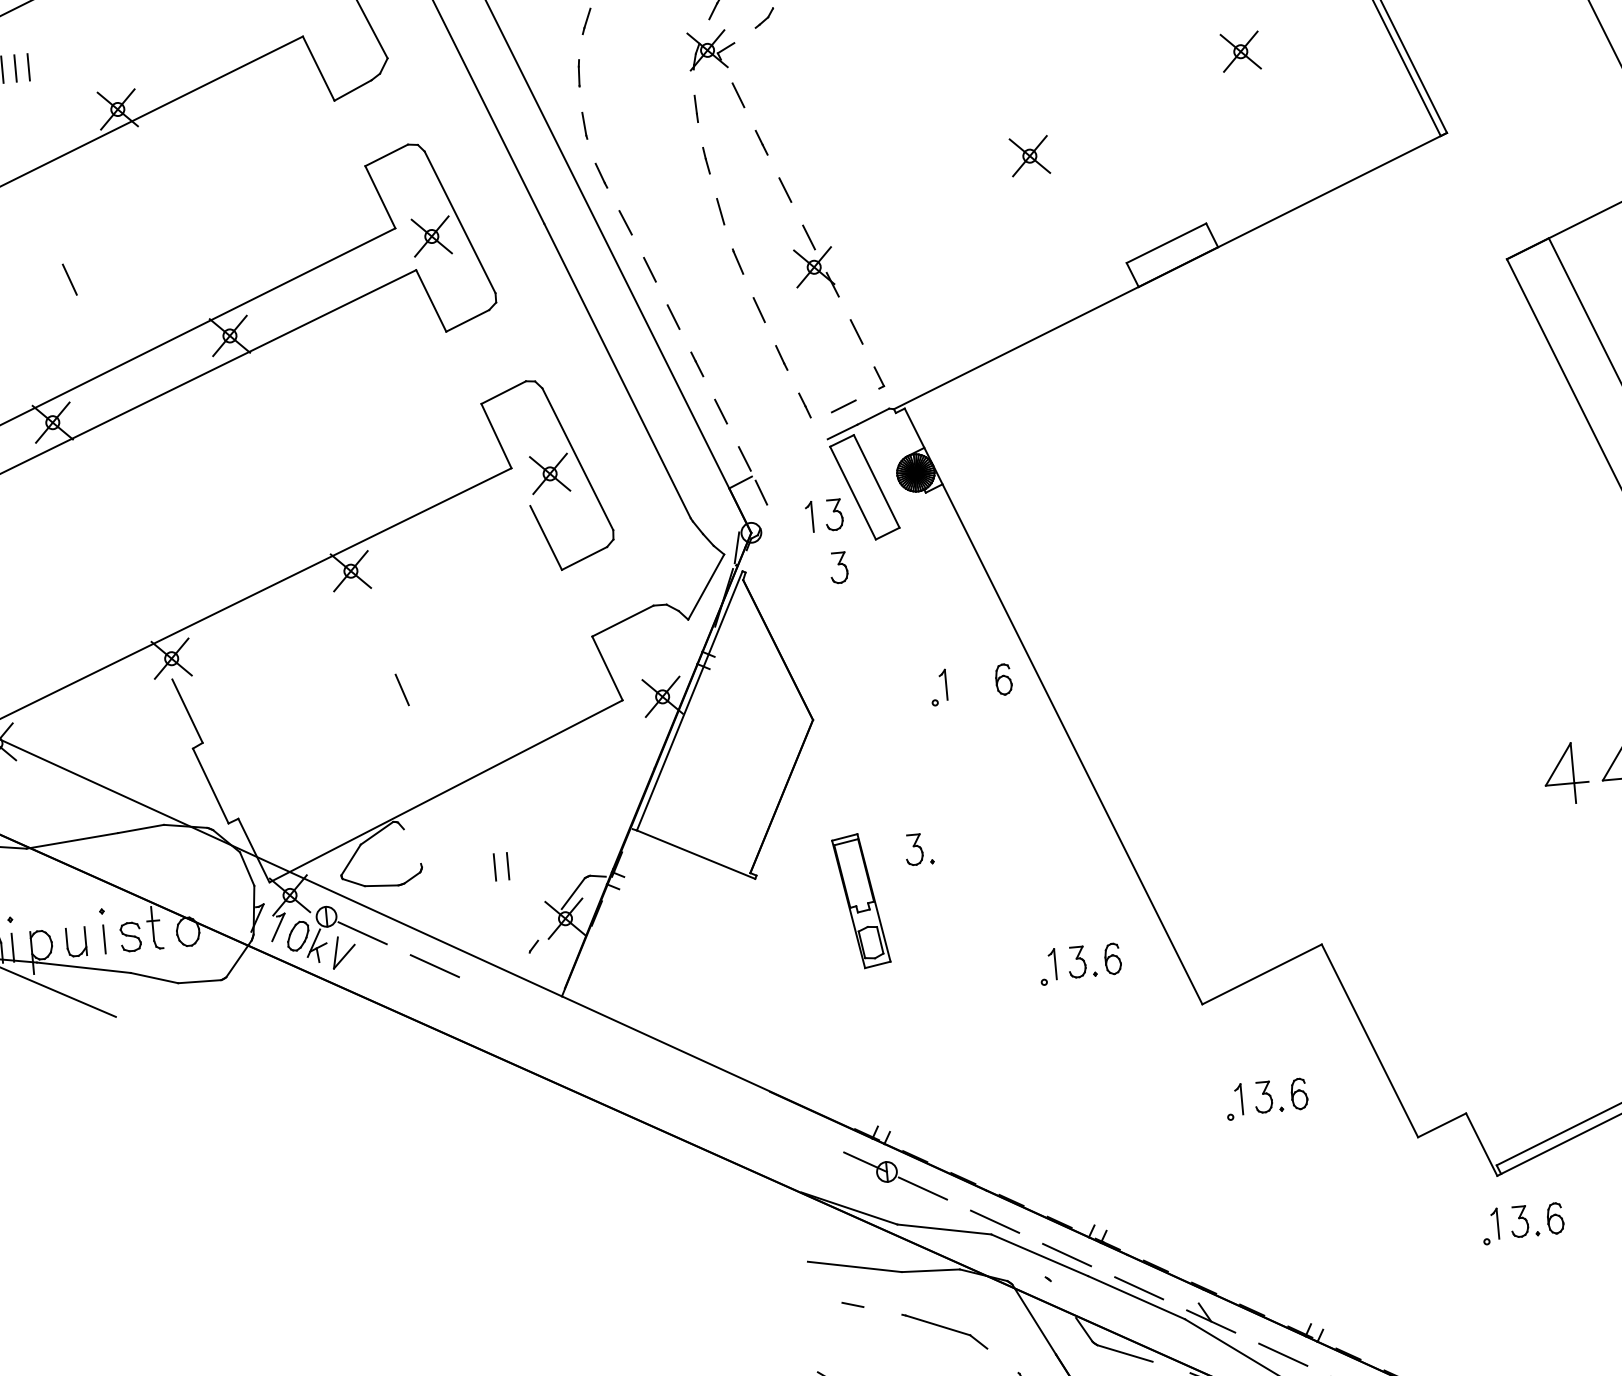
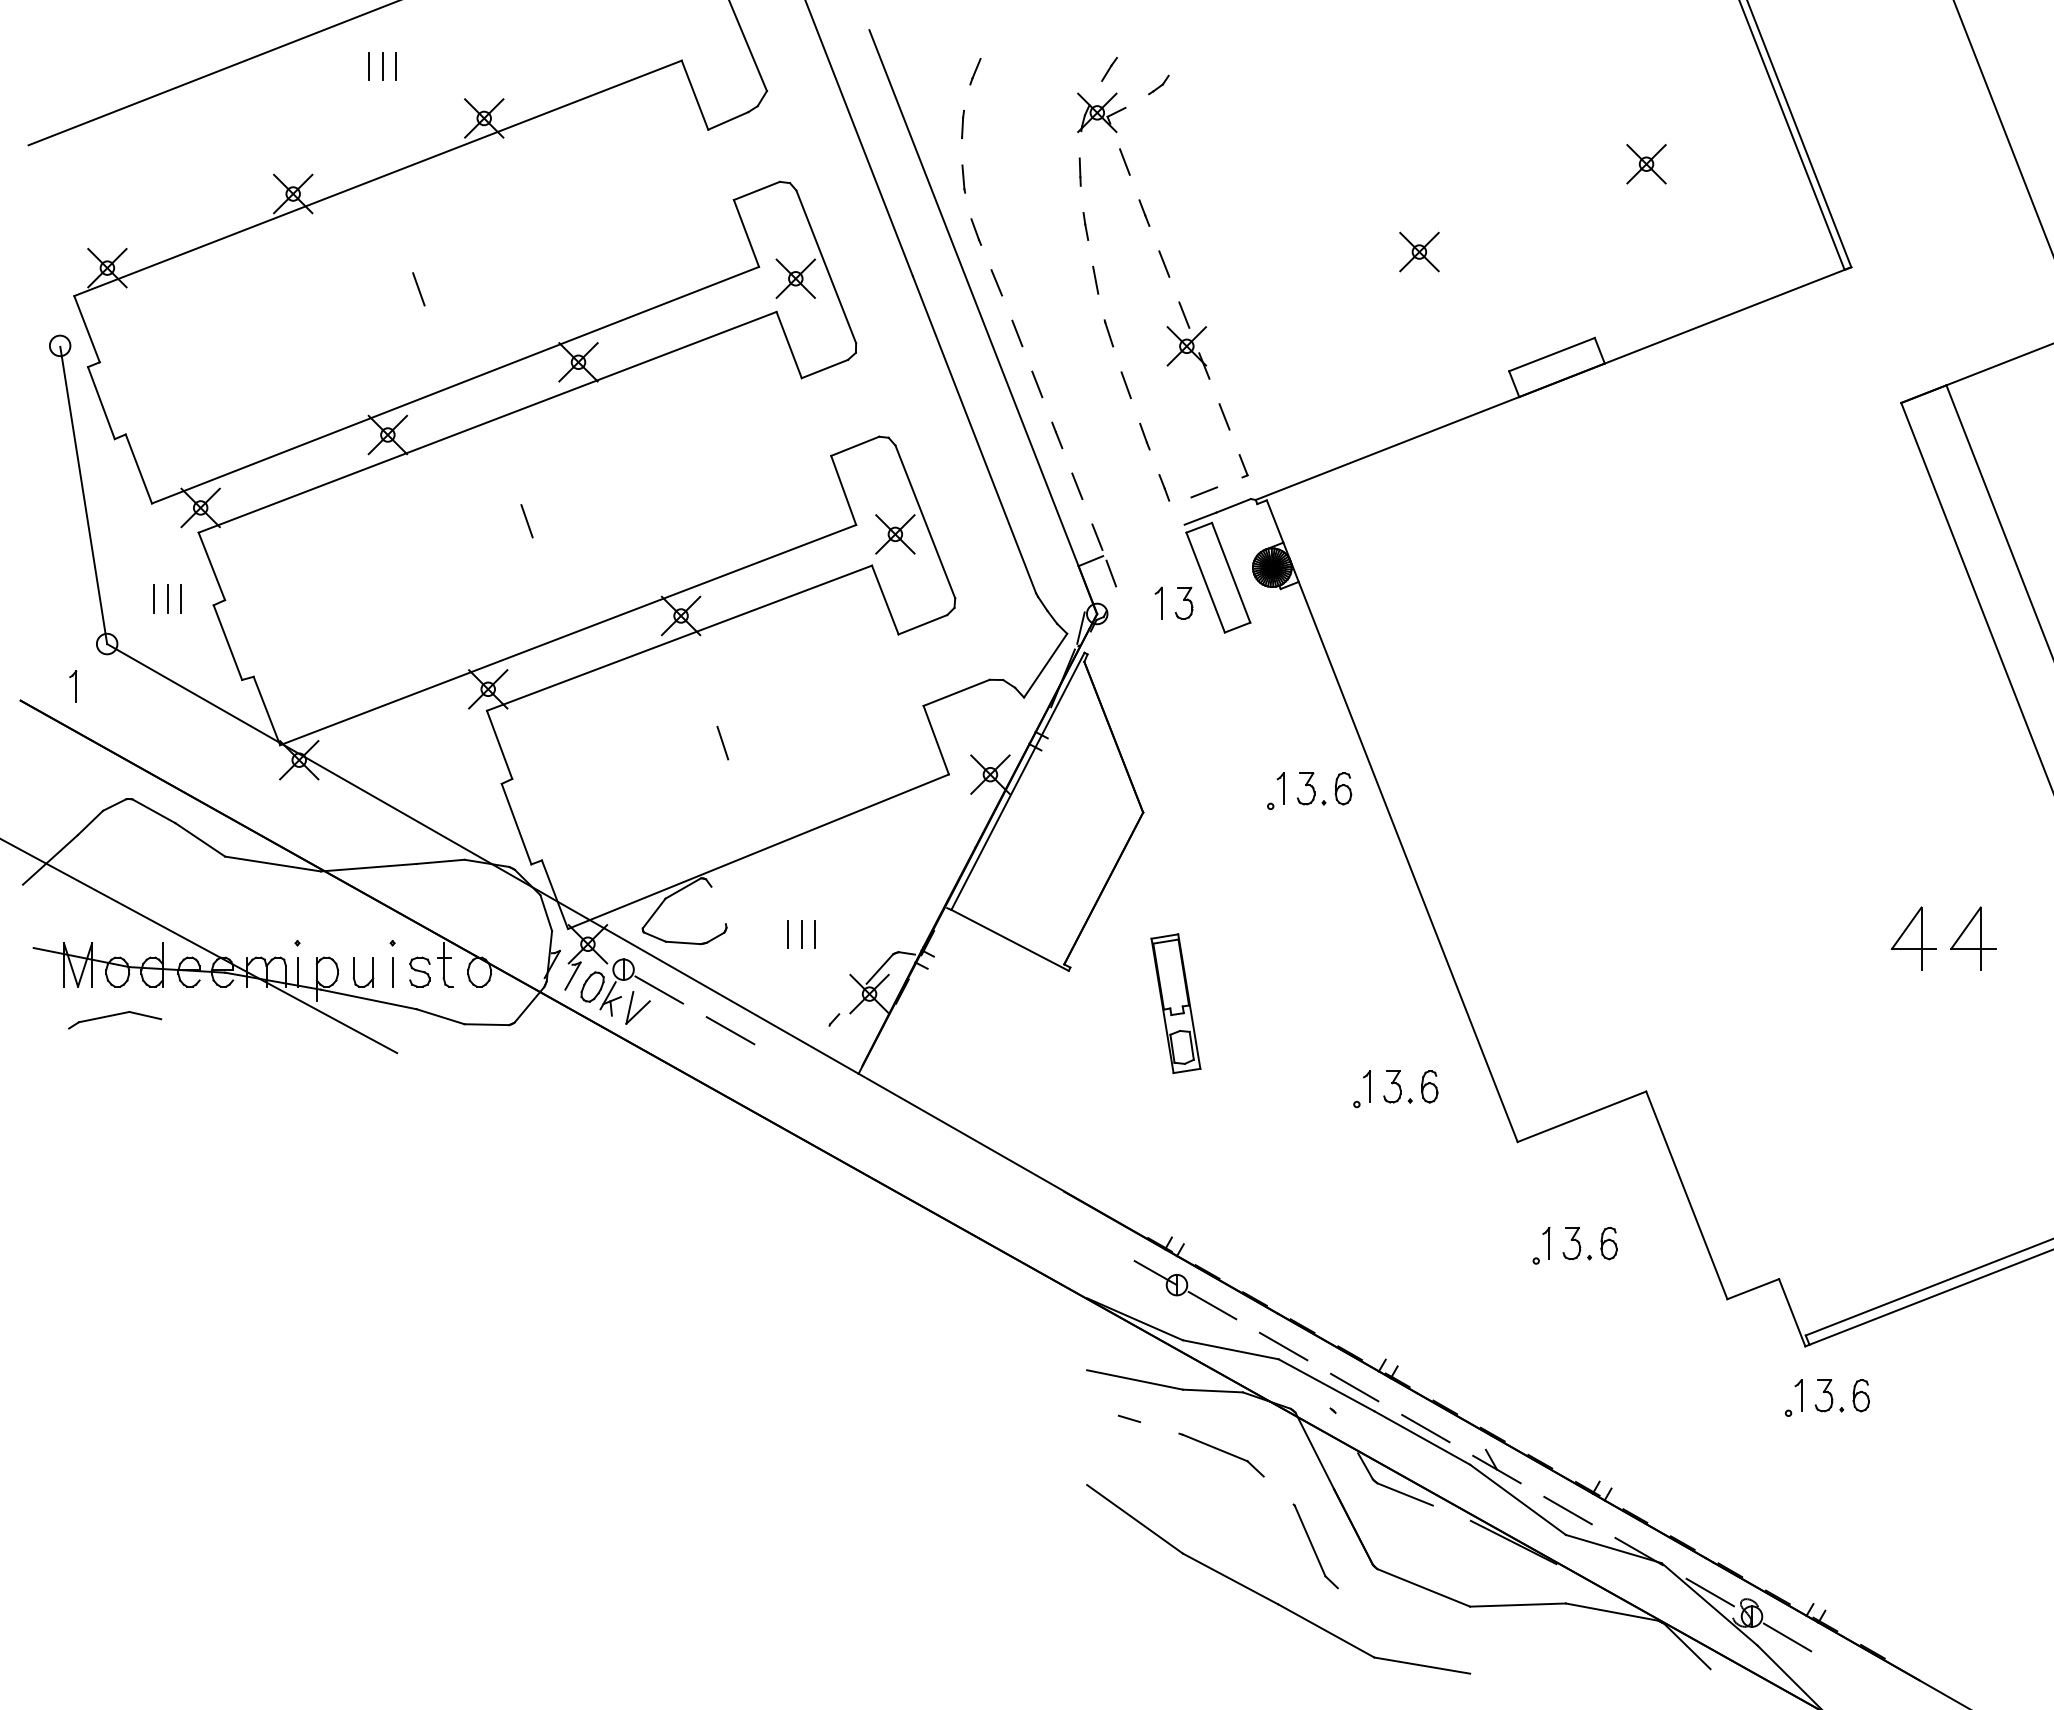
line: (193, 493) -> (526, 521), added
part: (838, 567) -> (1183, 657), removed
line: (351, 592) -> (679, 637), added
part: (919, 849) -> (1311, 788), moved
line: (482, 868) -> (788, 934), added

